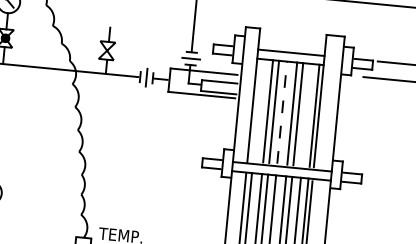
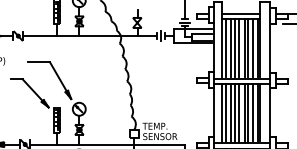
line: (257, 110) -> (225, 48), added
line: (282, 111) -> (239, 47), dashed -> solid
line: (307, 115) -> (253, 48), added

